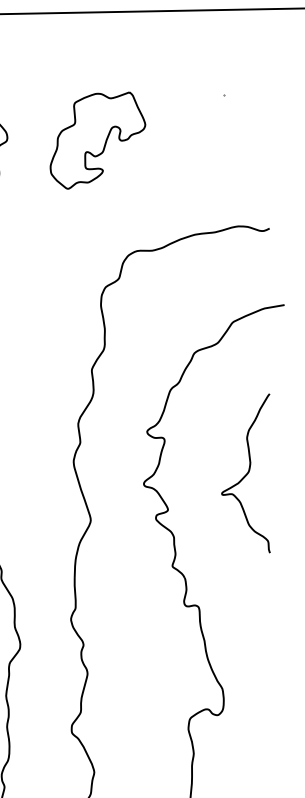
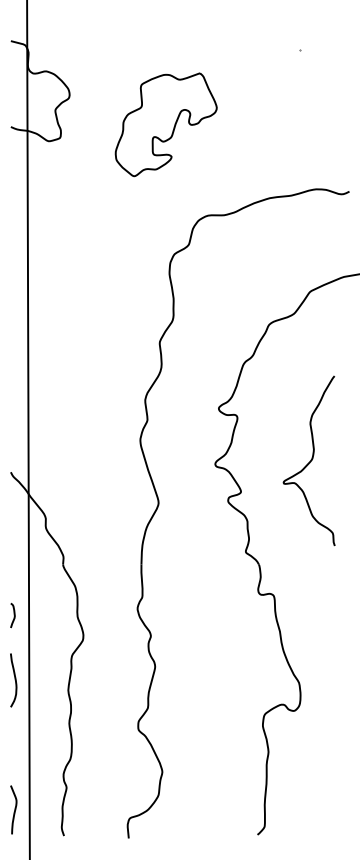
part: (97, 140) -> (165, 124), moved
curve: (246, 473) -> (309, 461), moved

